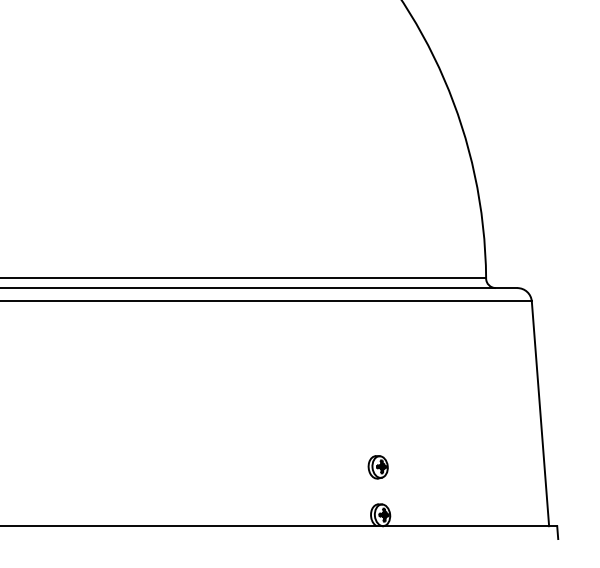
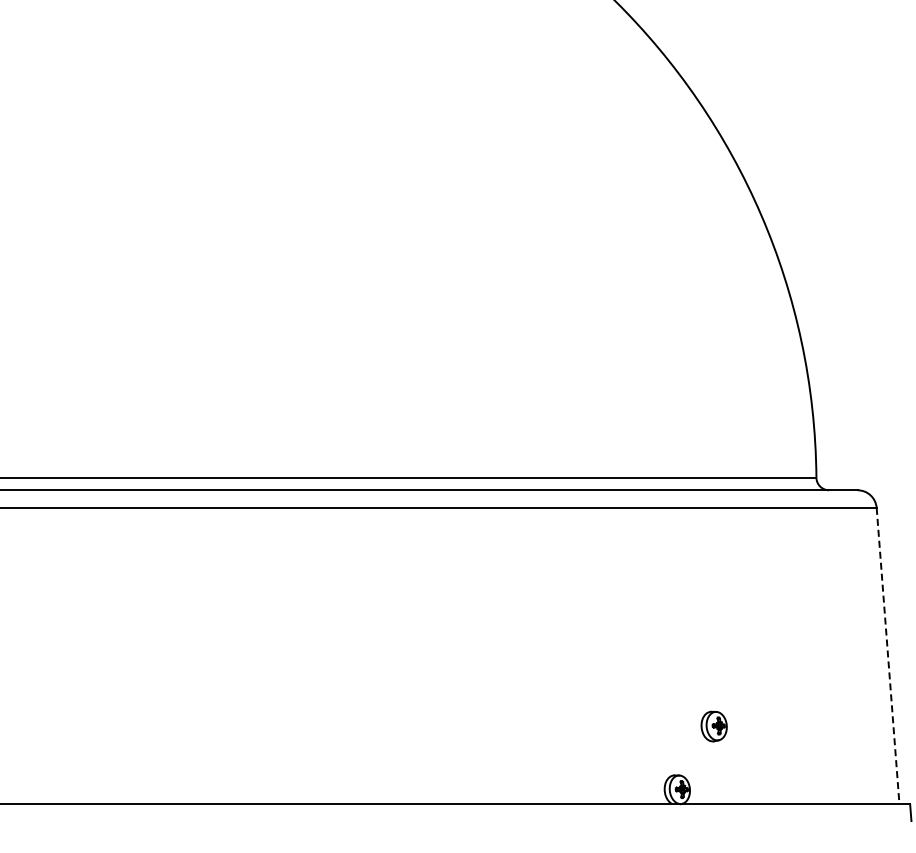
line: (540, 414) -> (888, 656), solid -> dashed
part: (377, 467) -> (713, 726), moved

